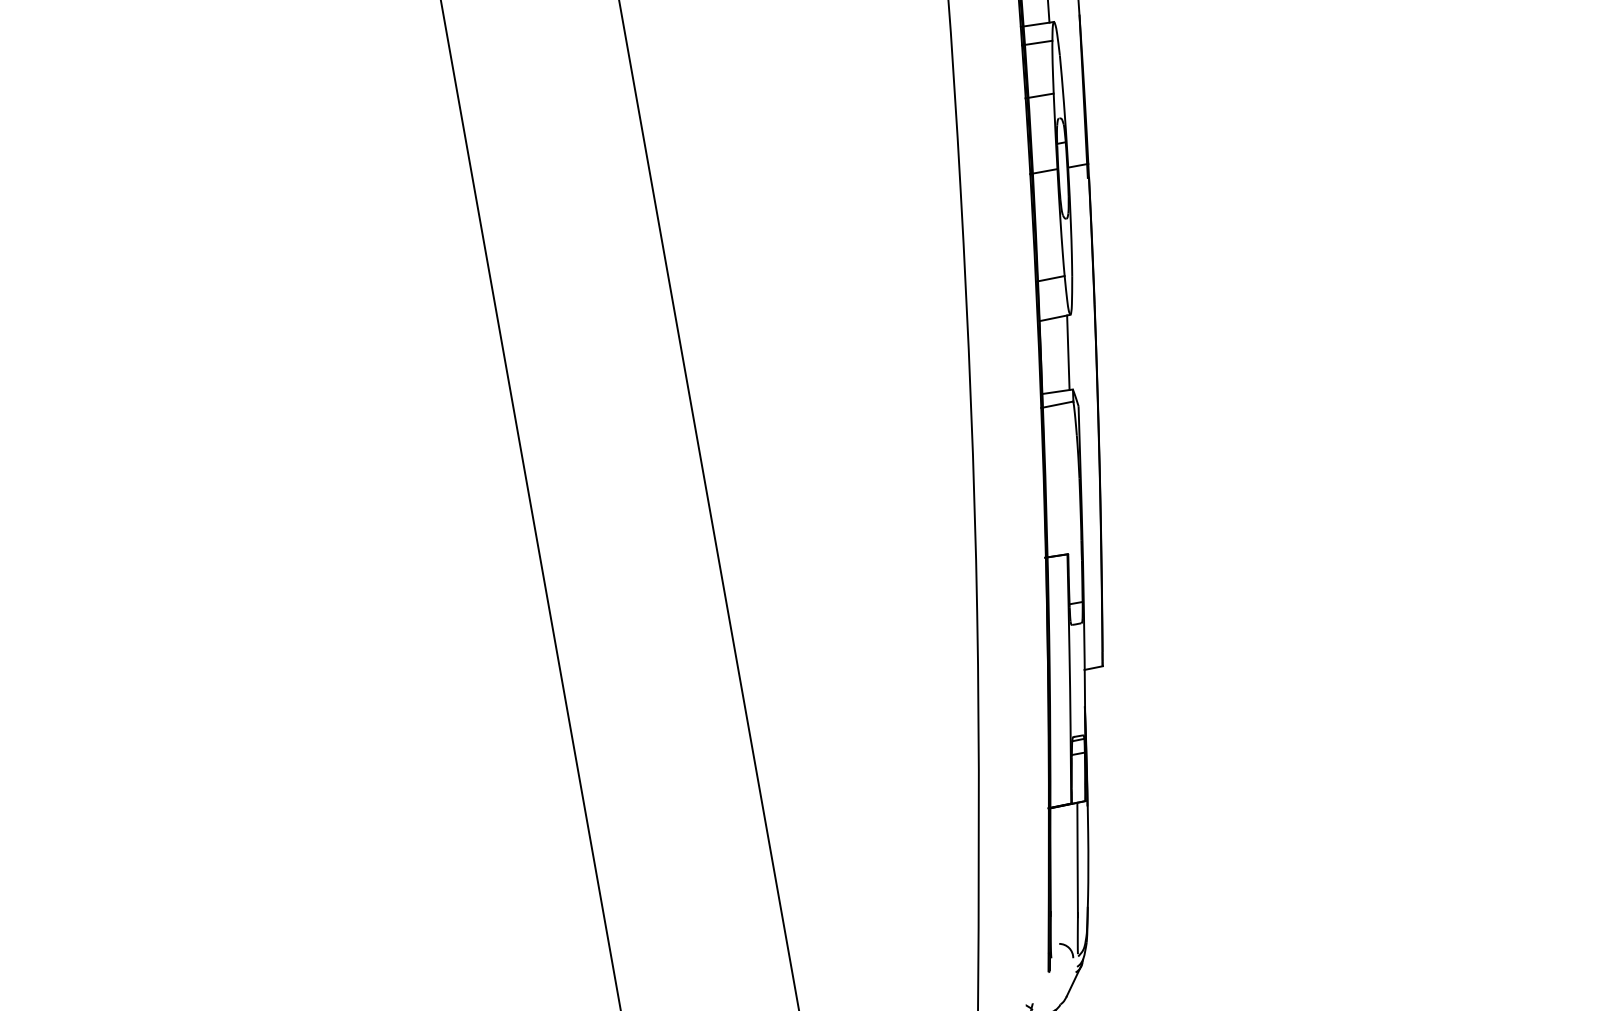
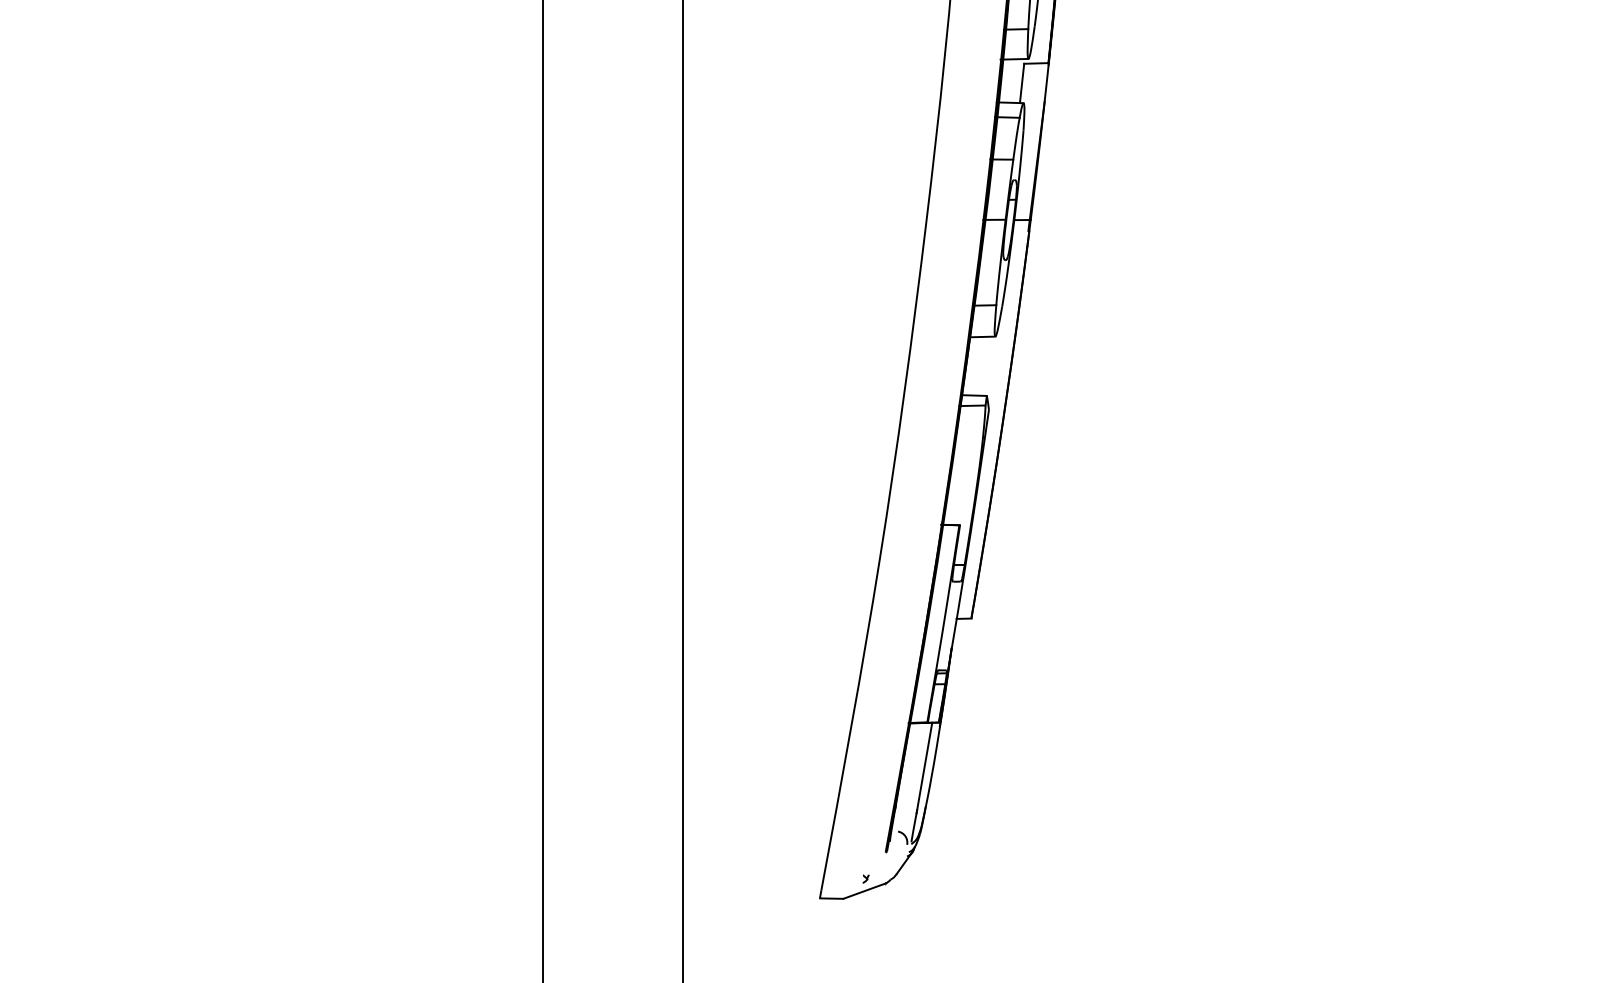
line: (1068, 351) -> (988, 365), removed

